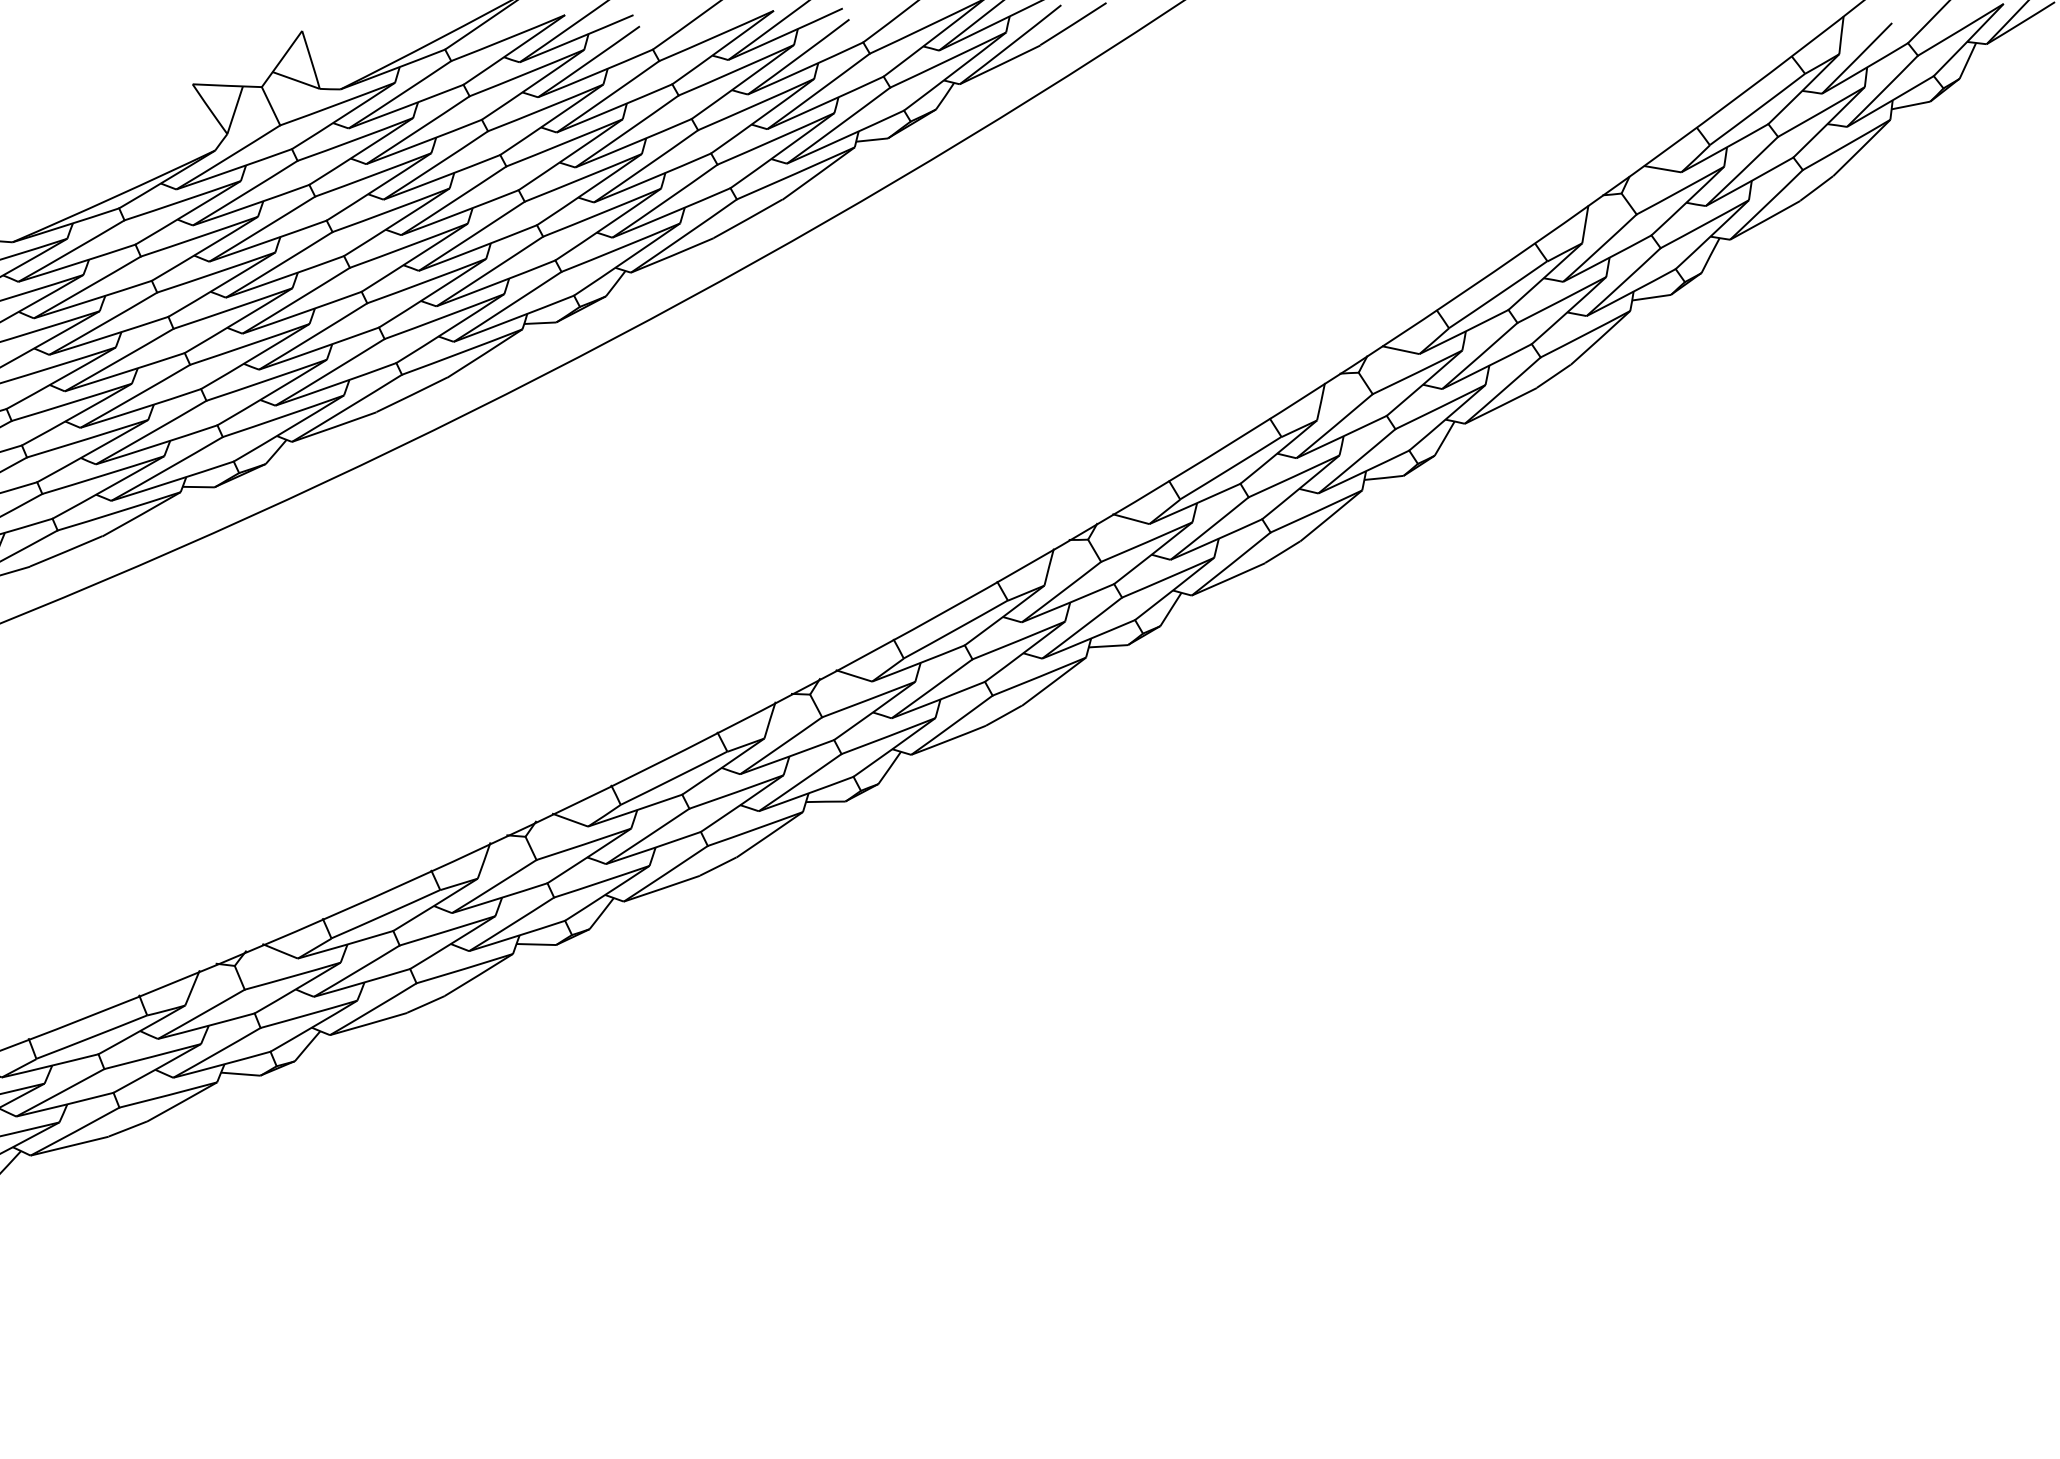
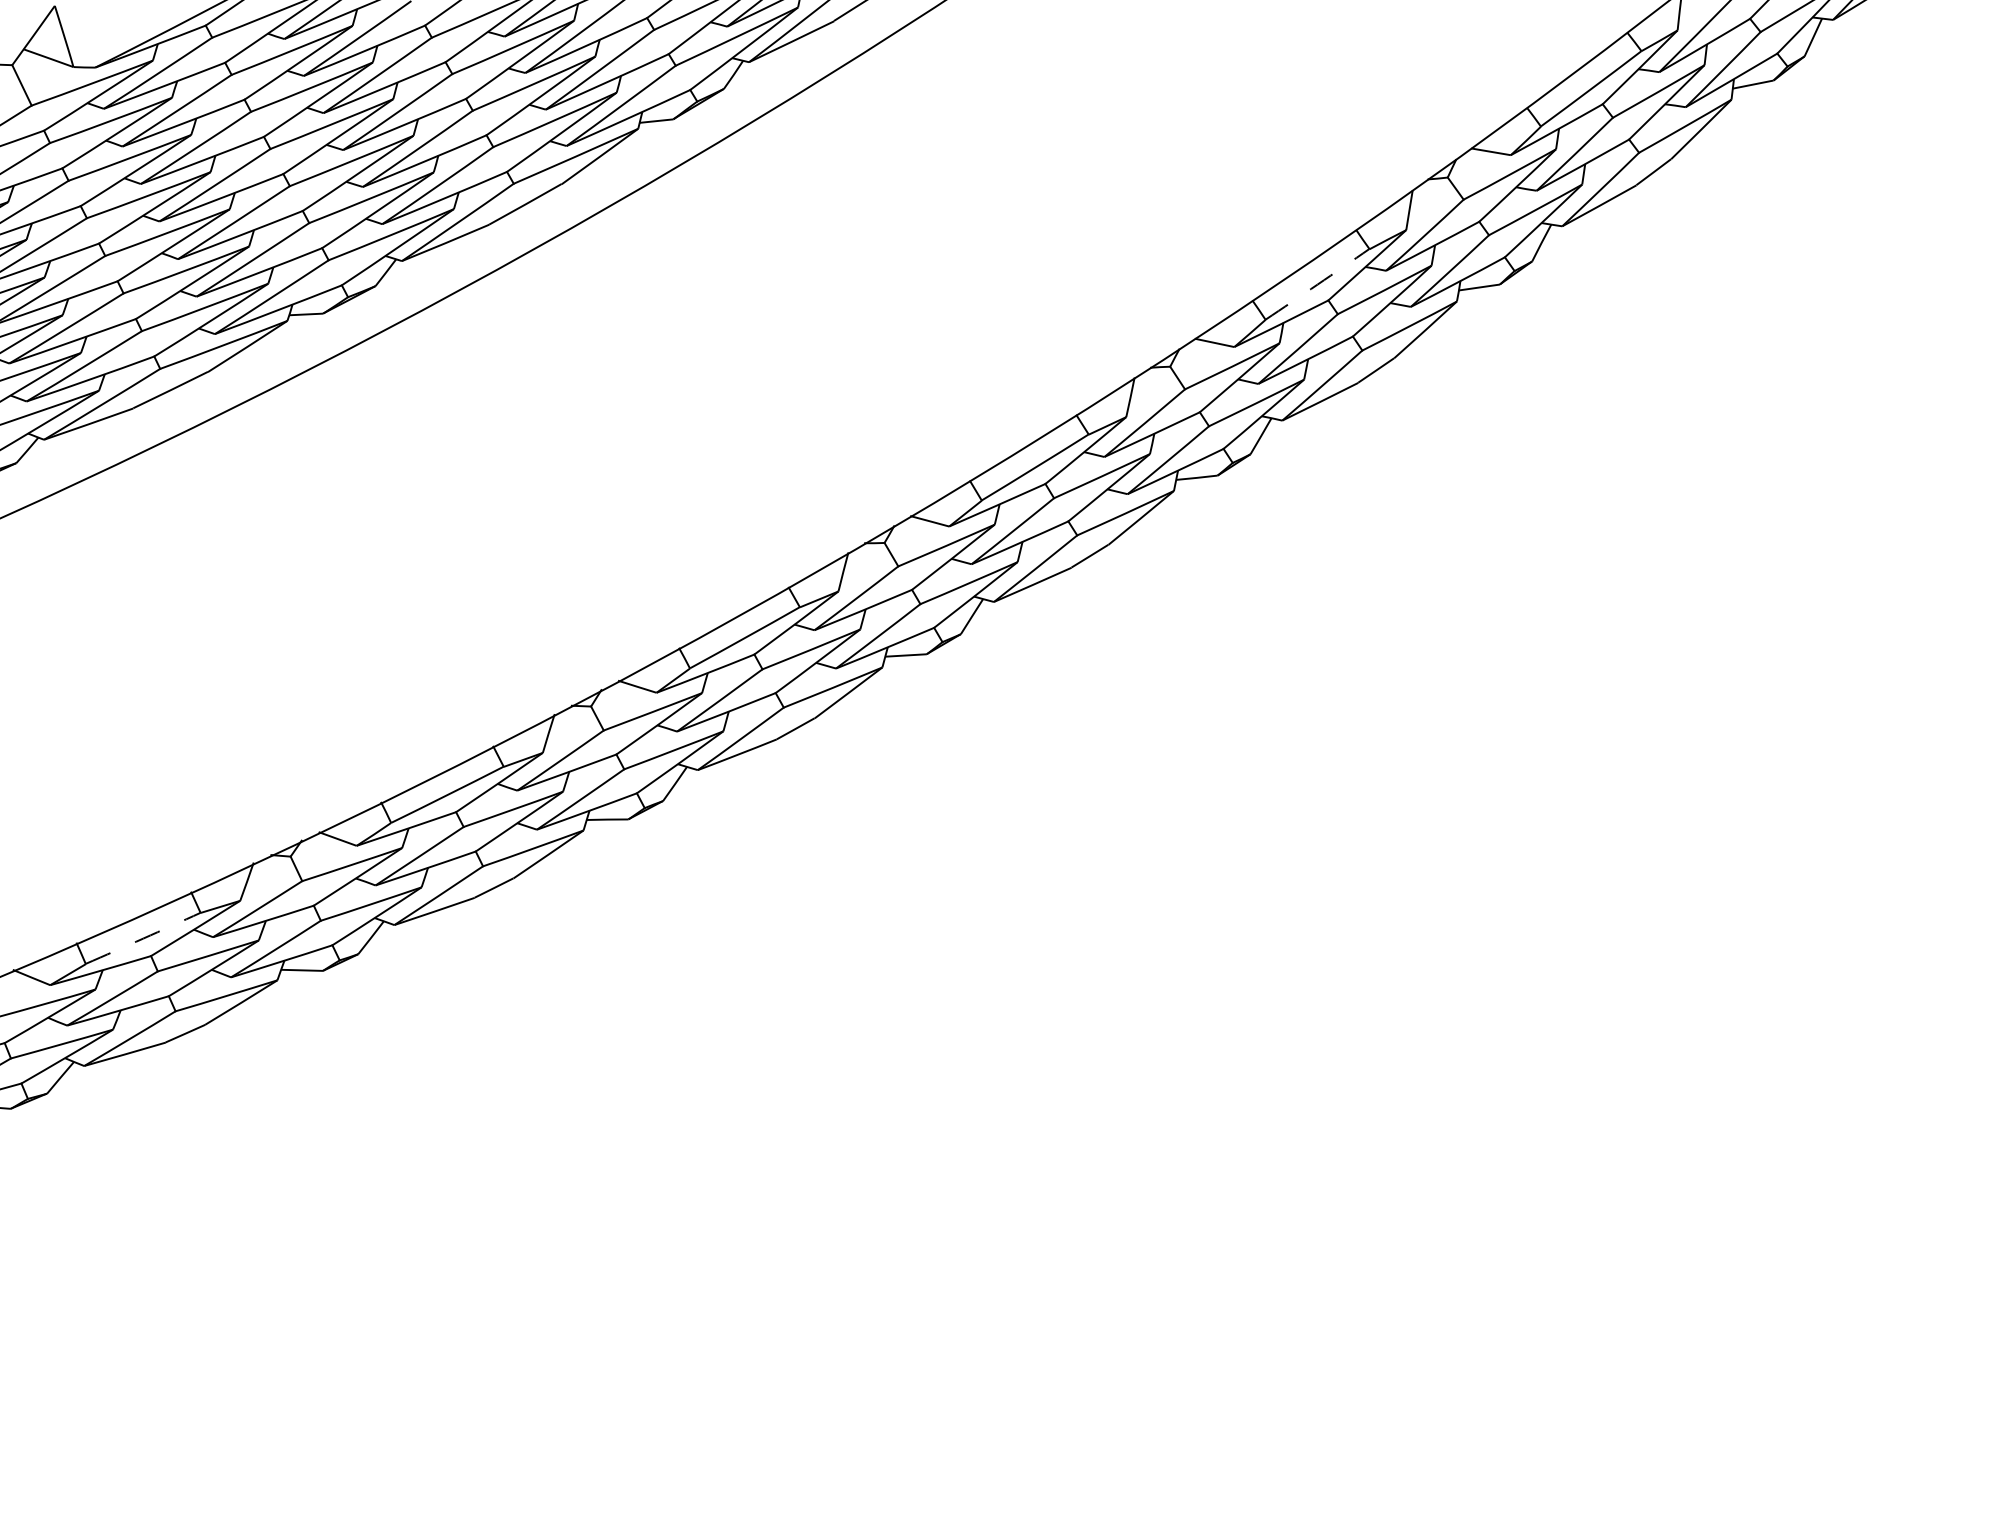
arc: (1498, 294) -> (1317, 284), solid -> dashed
arc: (385, 914) -> (142, 938), solid -> dashed

